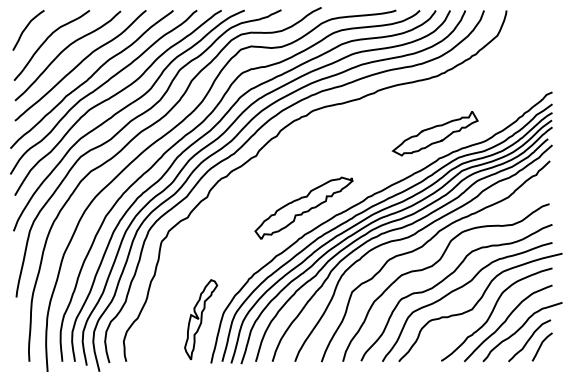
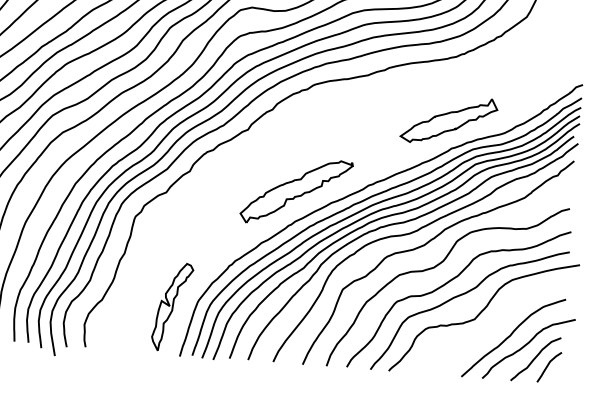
curve: (492, 313) -> (496, 325), removed

